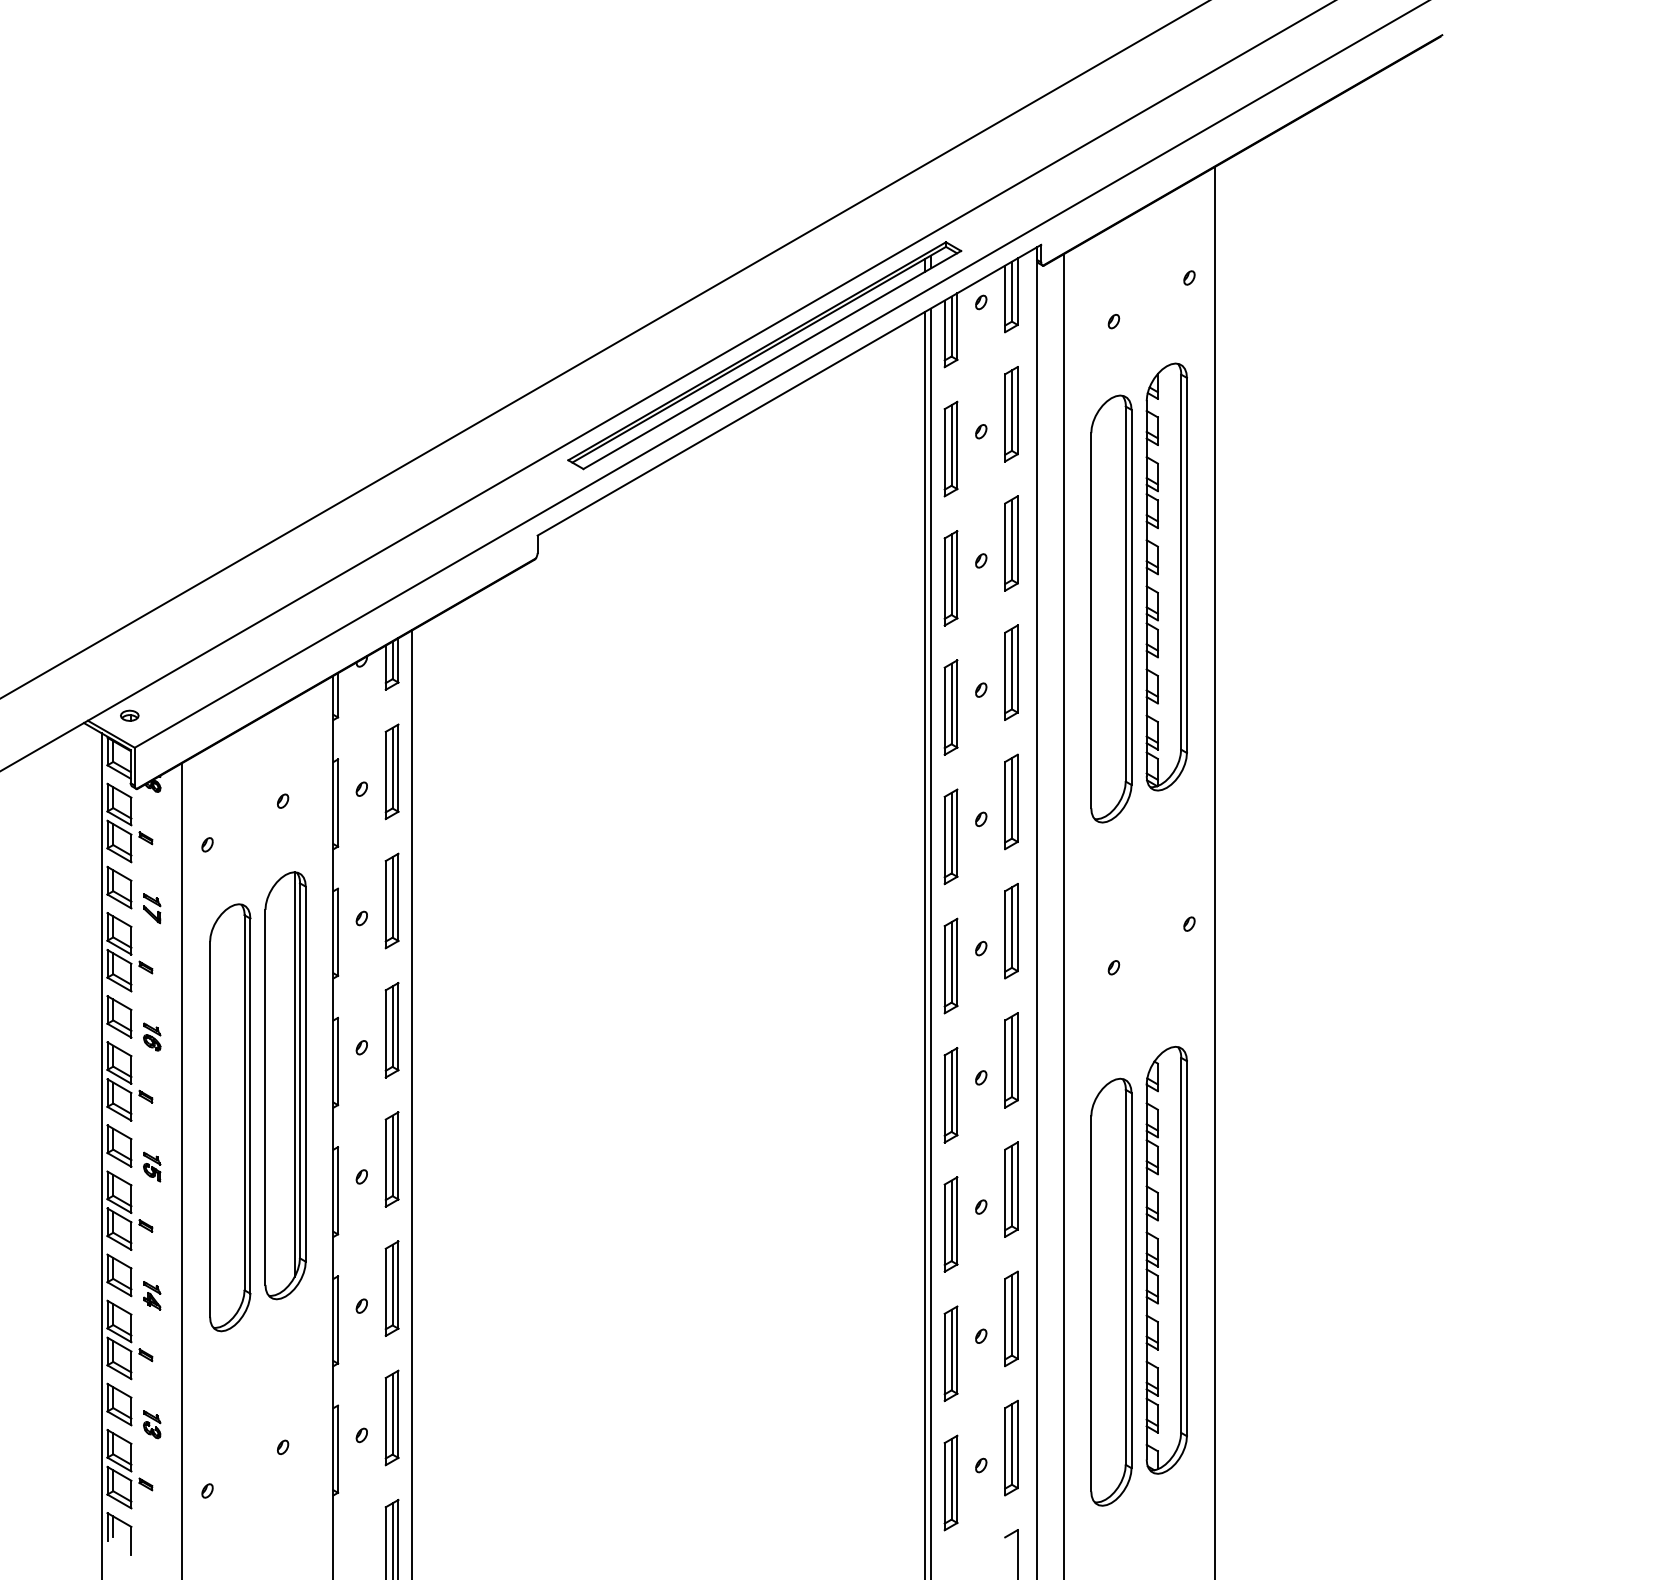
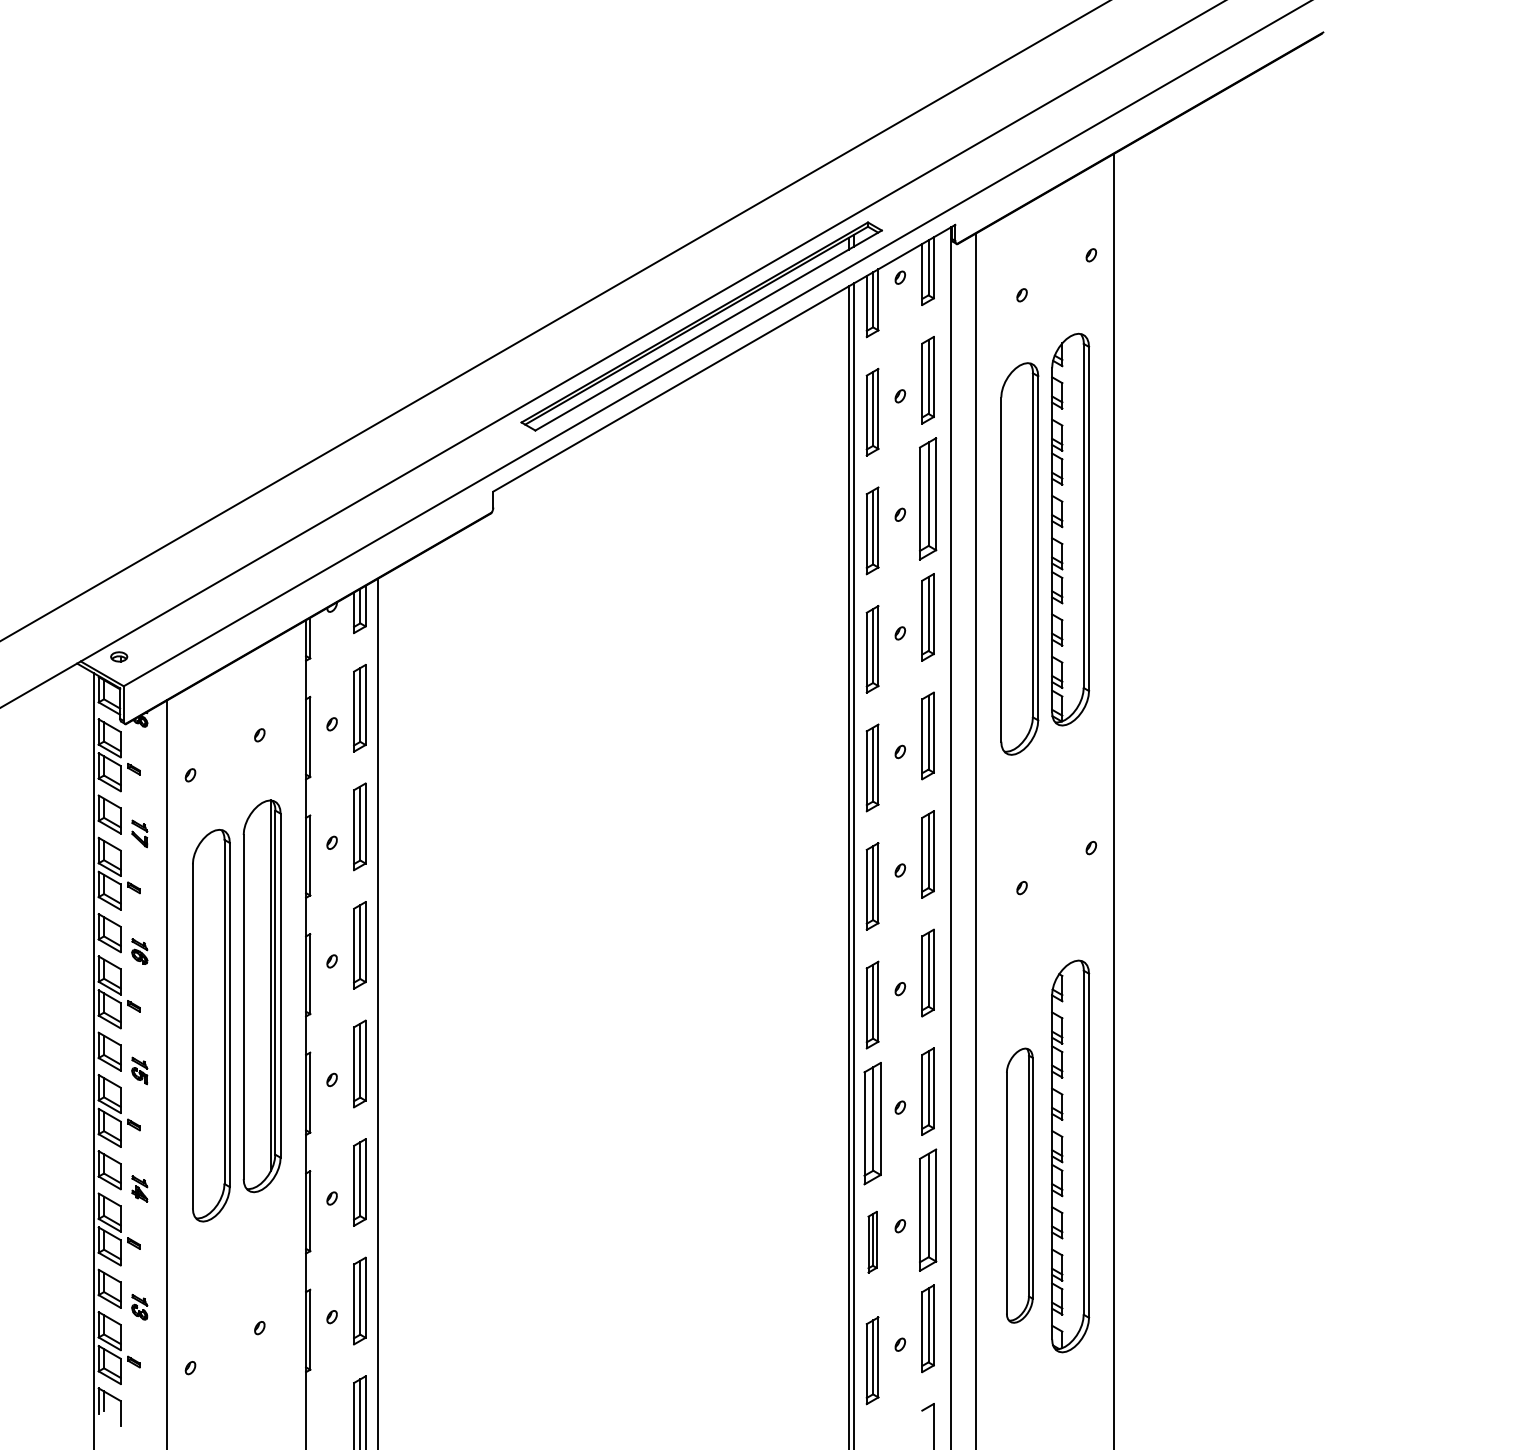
part: (1011, 543) -> (928, 498), size x1.4
part: (950, 1224) -> (872, 1123), size x1.4
part: (1111, 1291) -> (1019, 1185), size x0.7
part: (1011, 1318) -> (928, 1209), size x1.4
part: (950, 1353) -> (872, 1241), size x0.7

